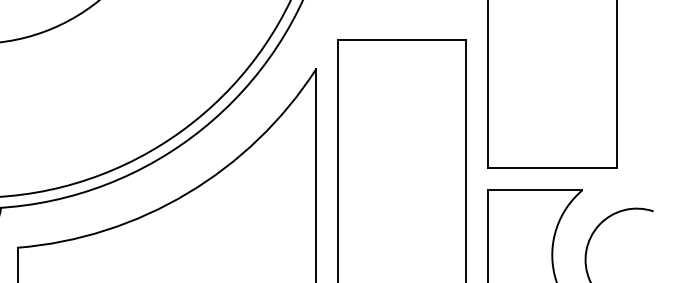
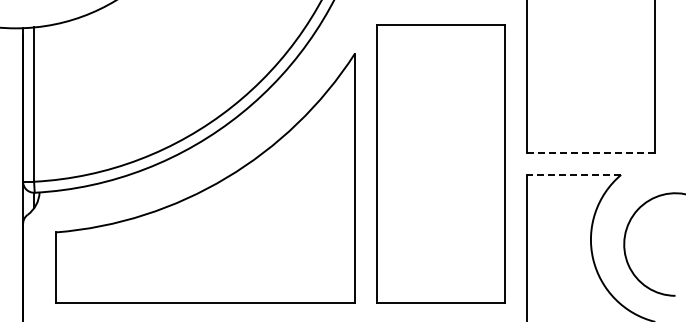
line: (552, 167) -> (591, 152), solid -> dashed
line: (534, 189) -> (573, 174), solid -> dashed

